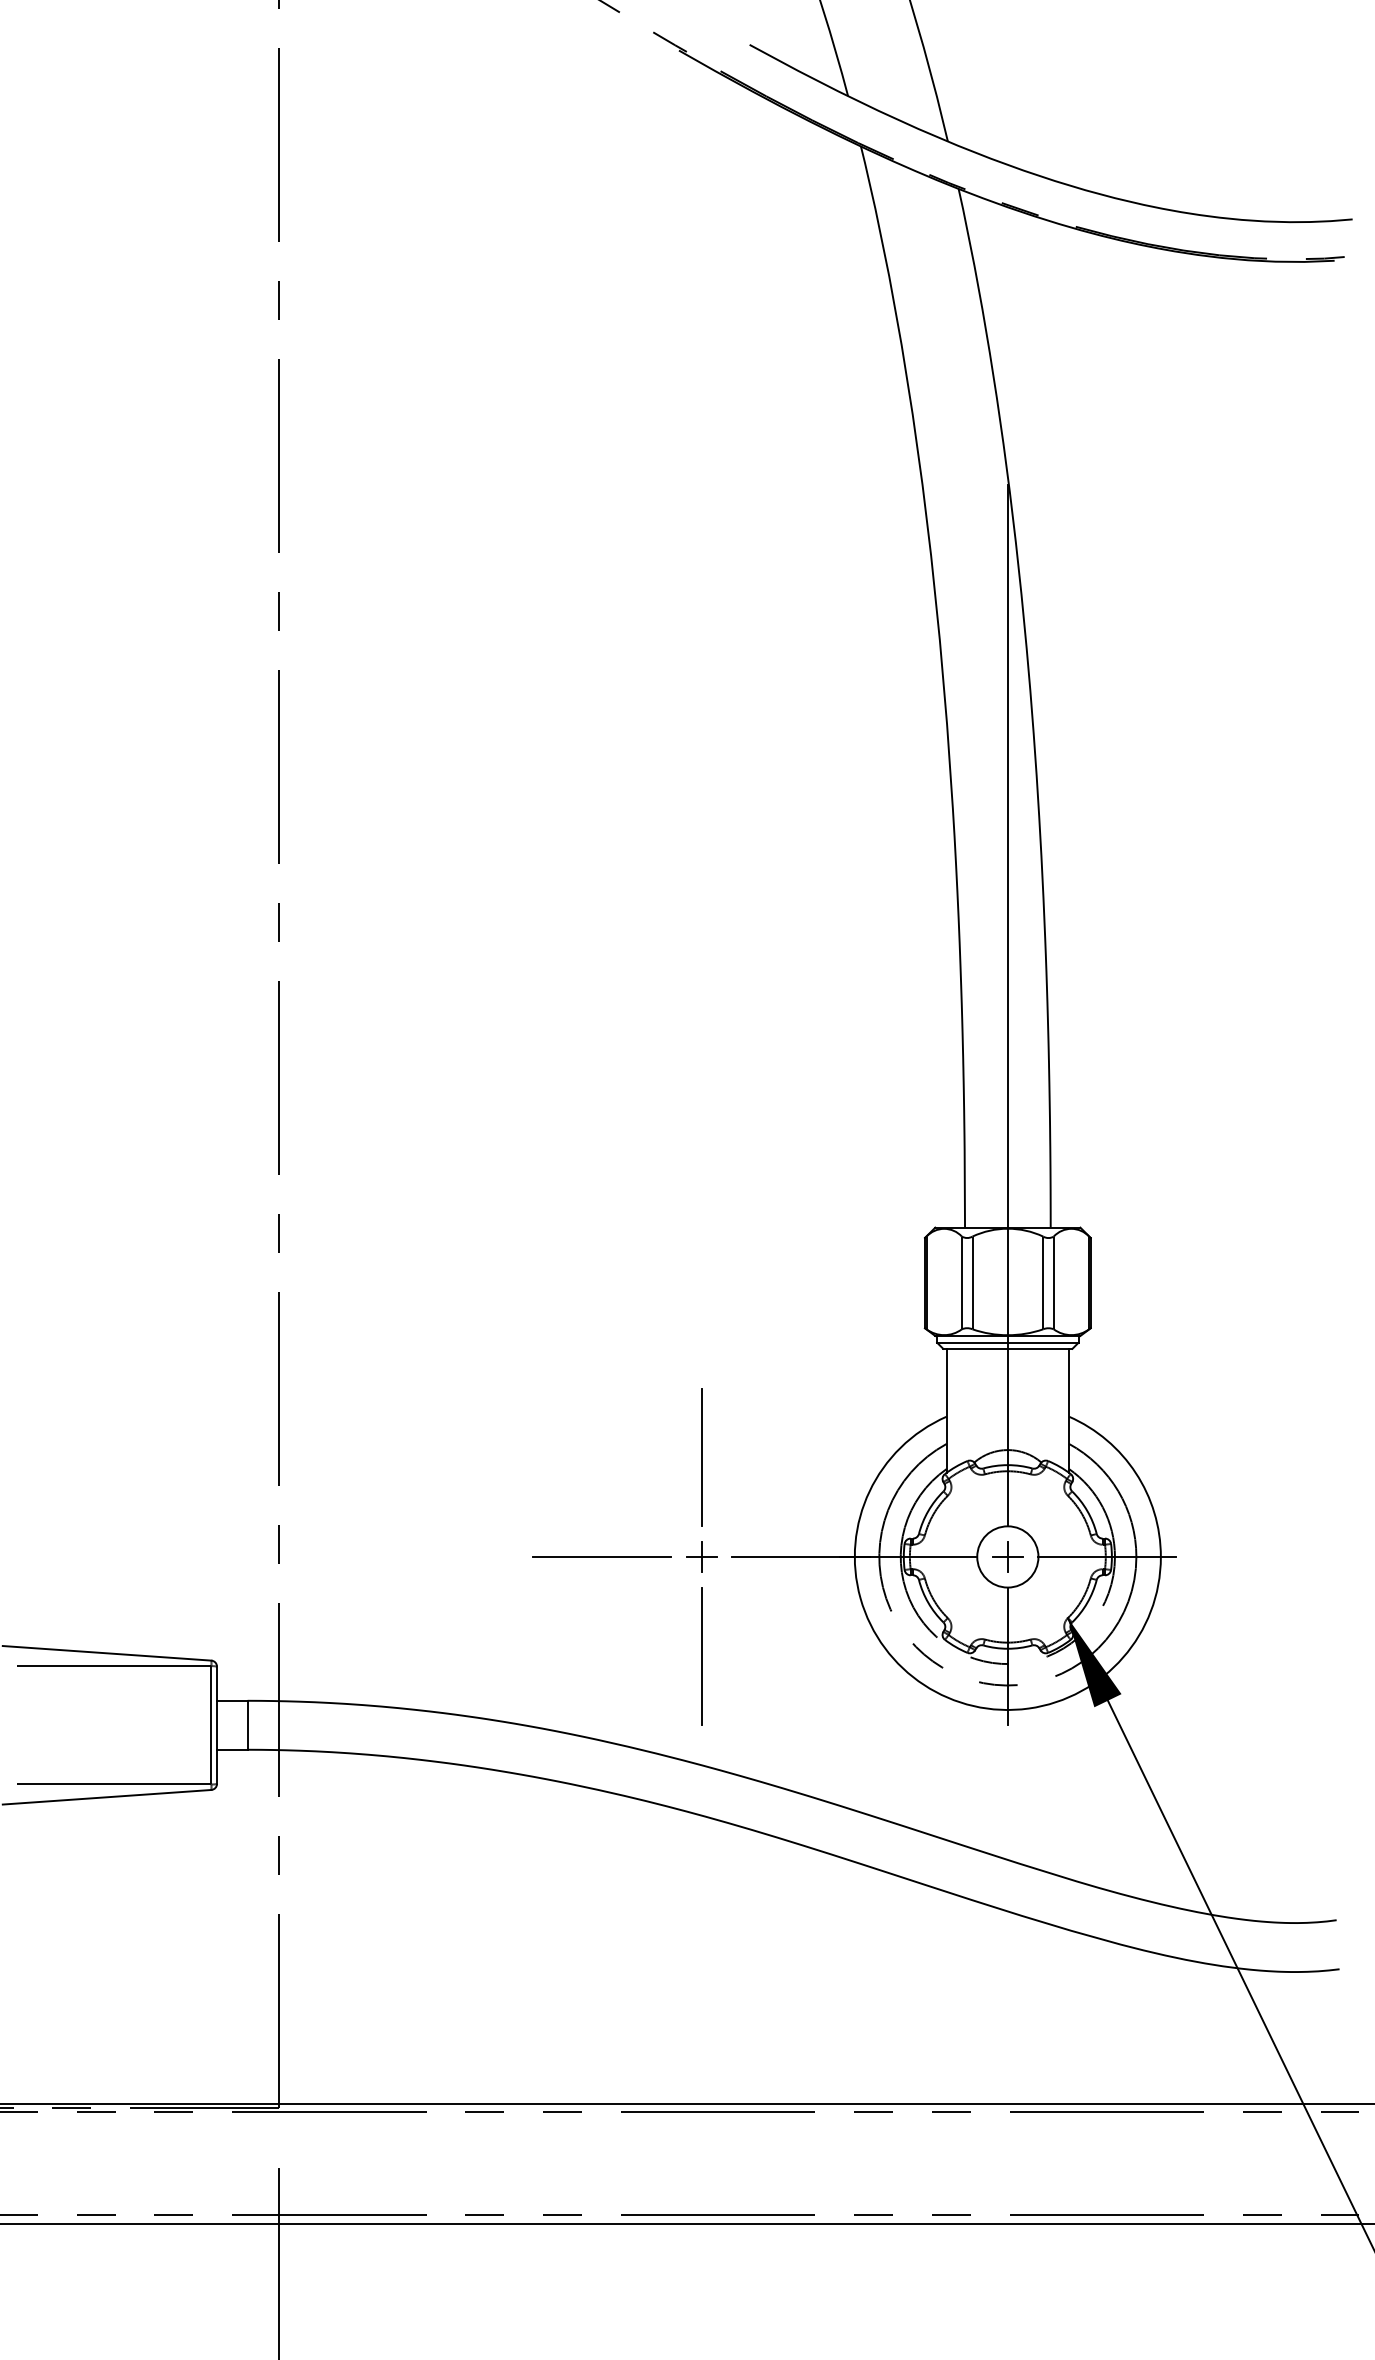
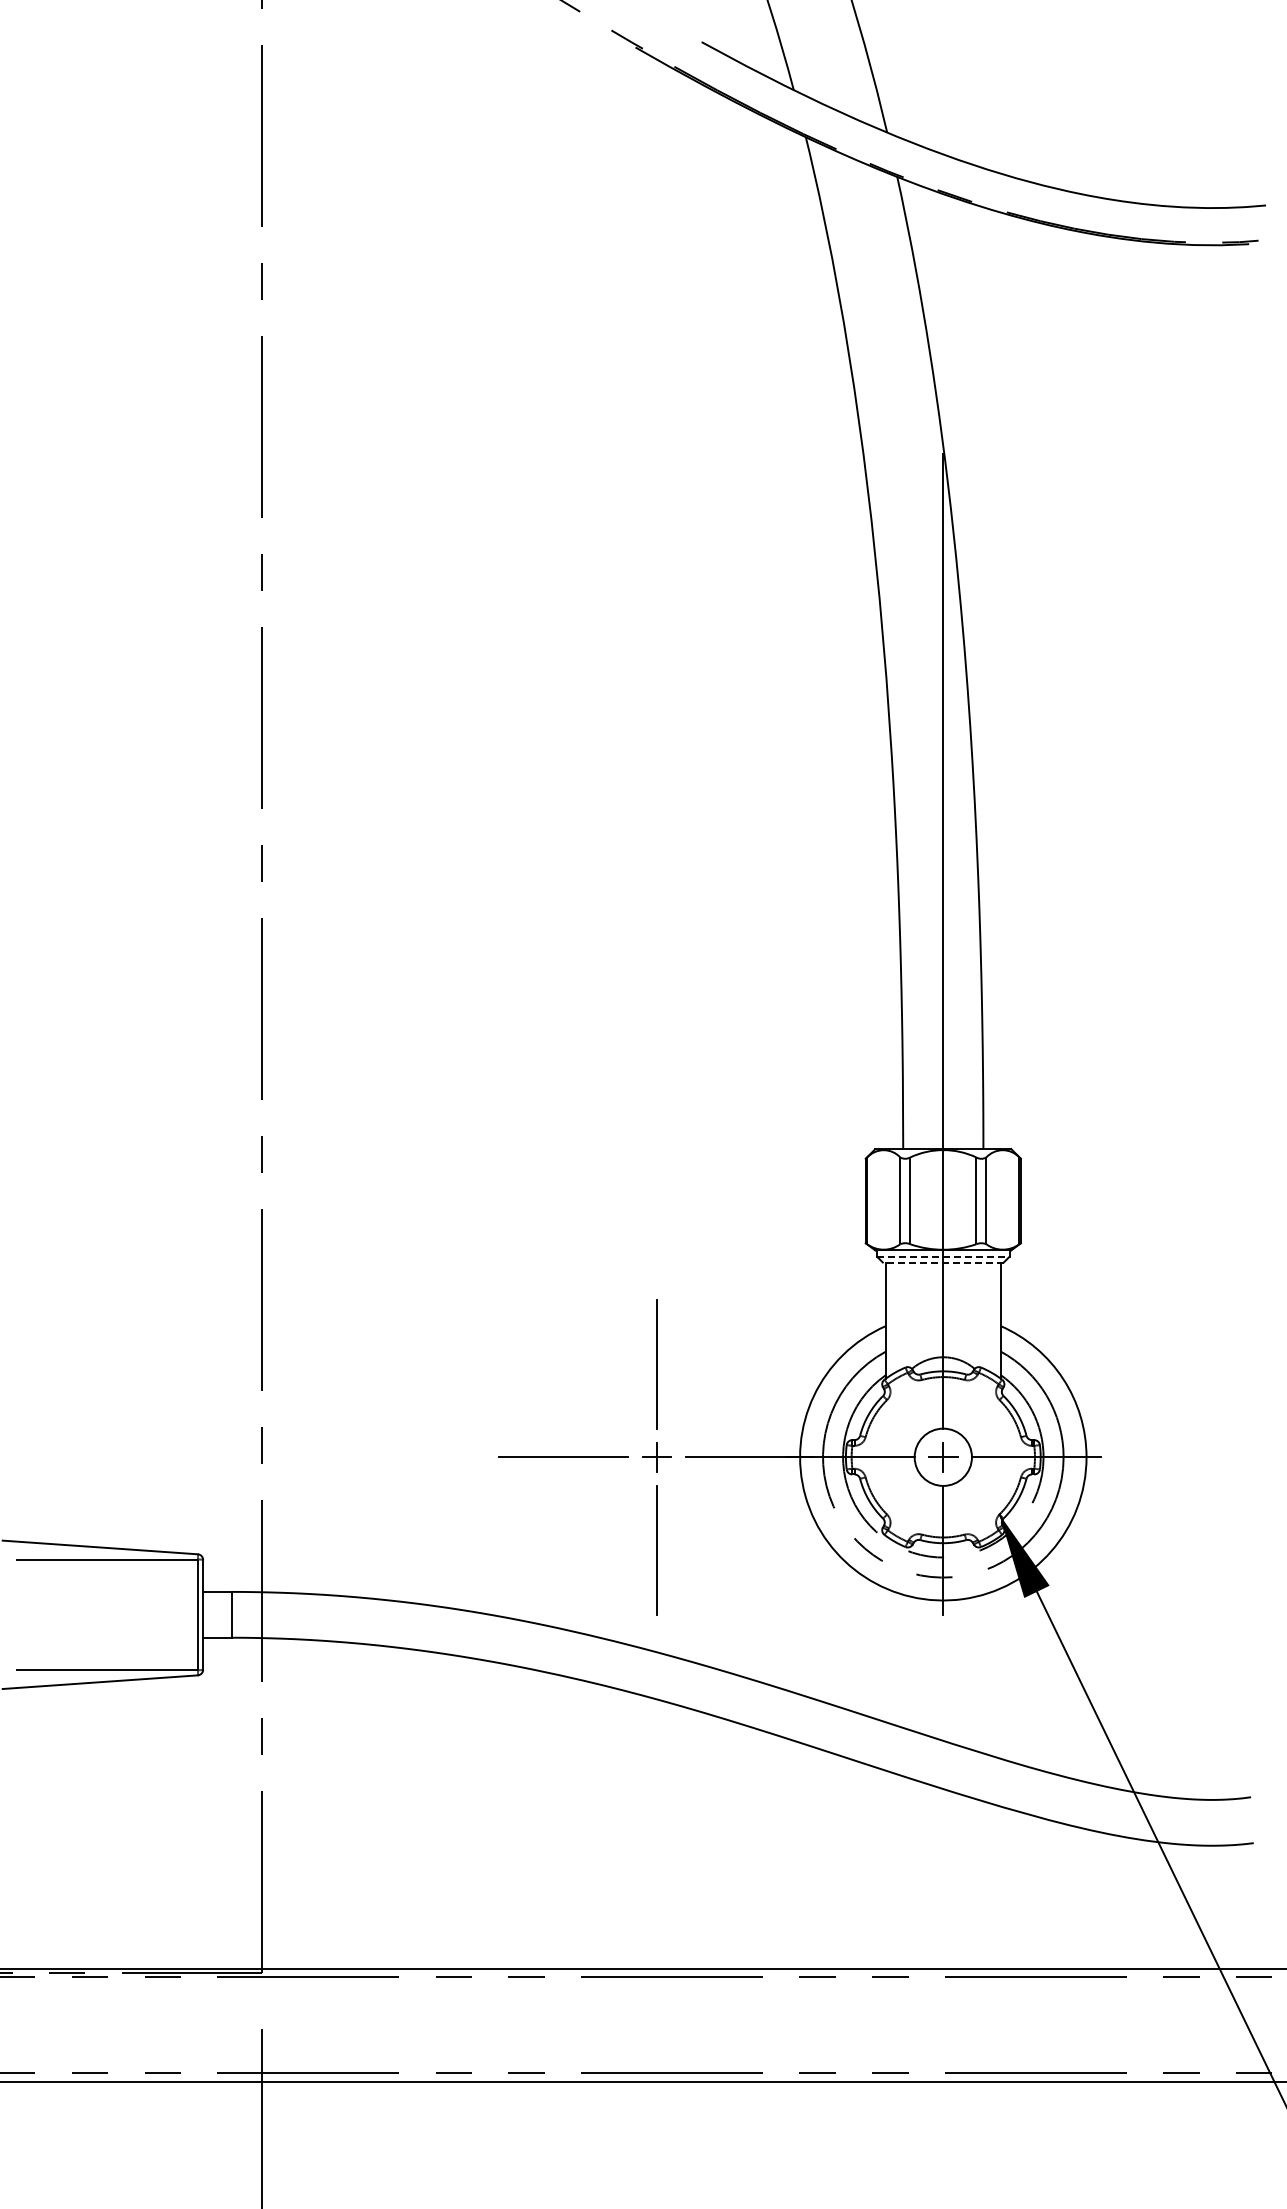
line: (1008, 1342) -> (943, 1256), solid -> dashed
line: (1006, 1348) -> (942, 1262), solid -> dashed

